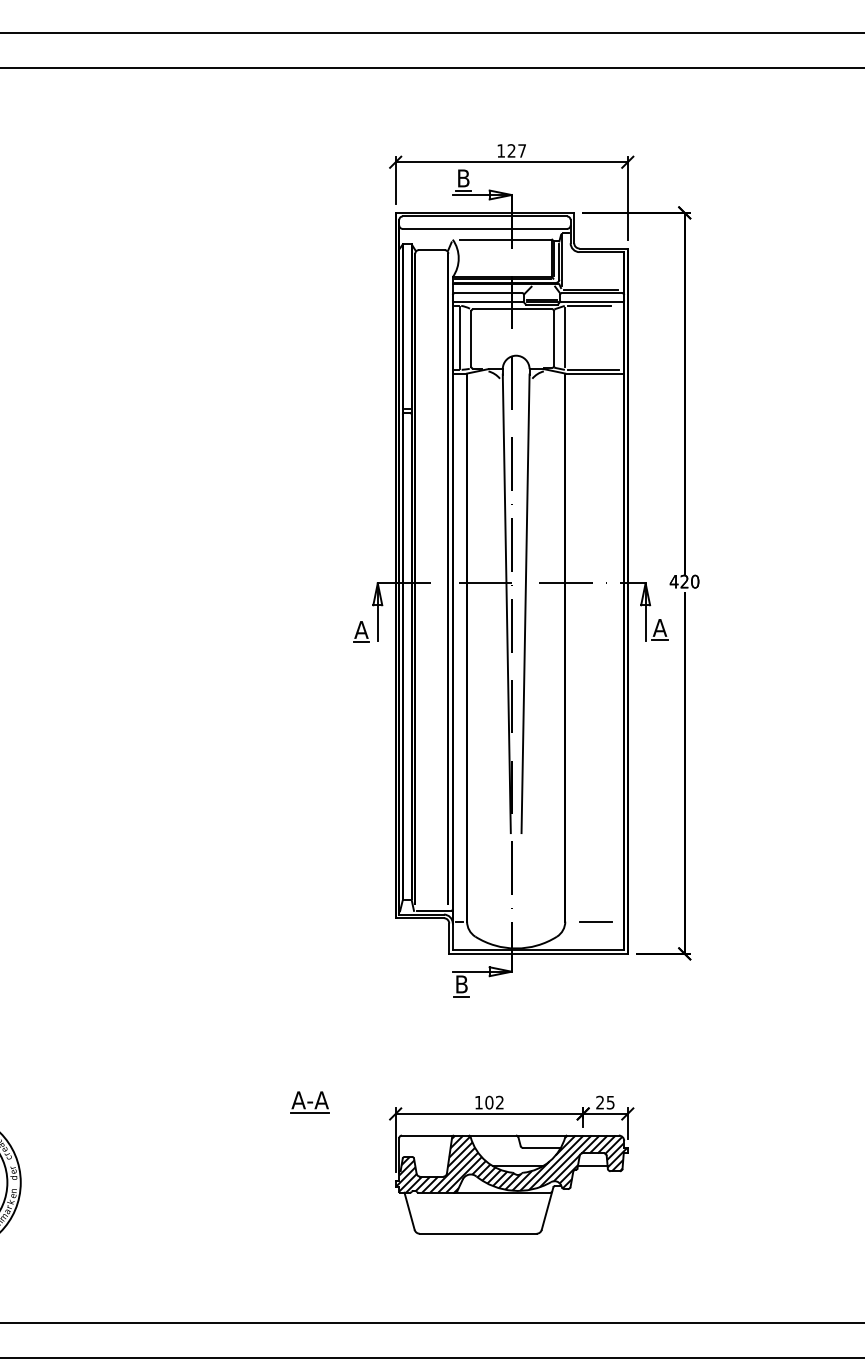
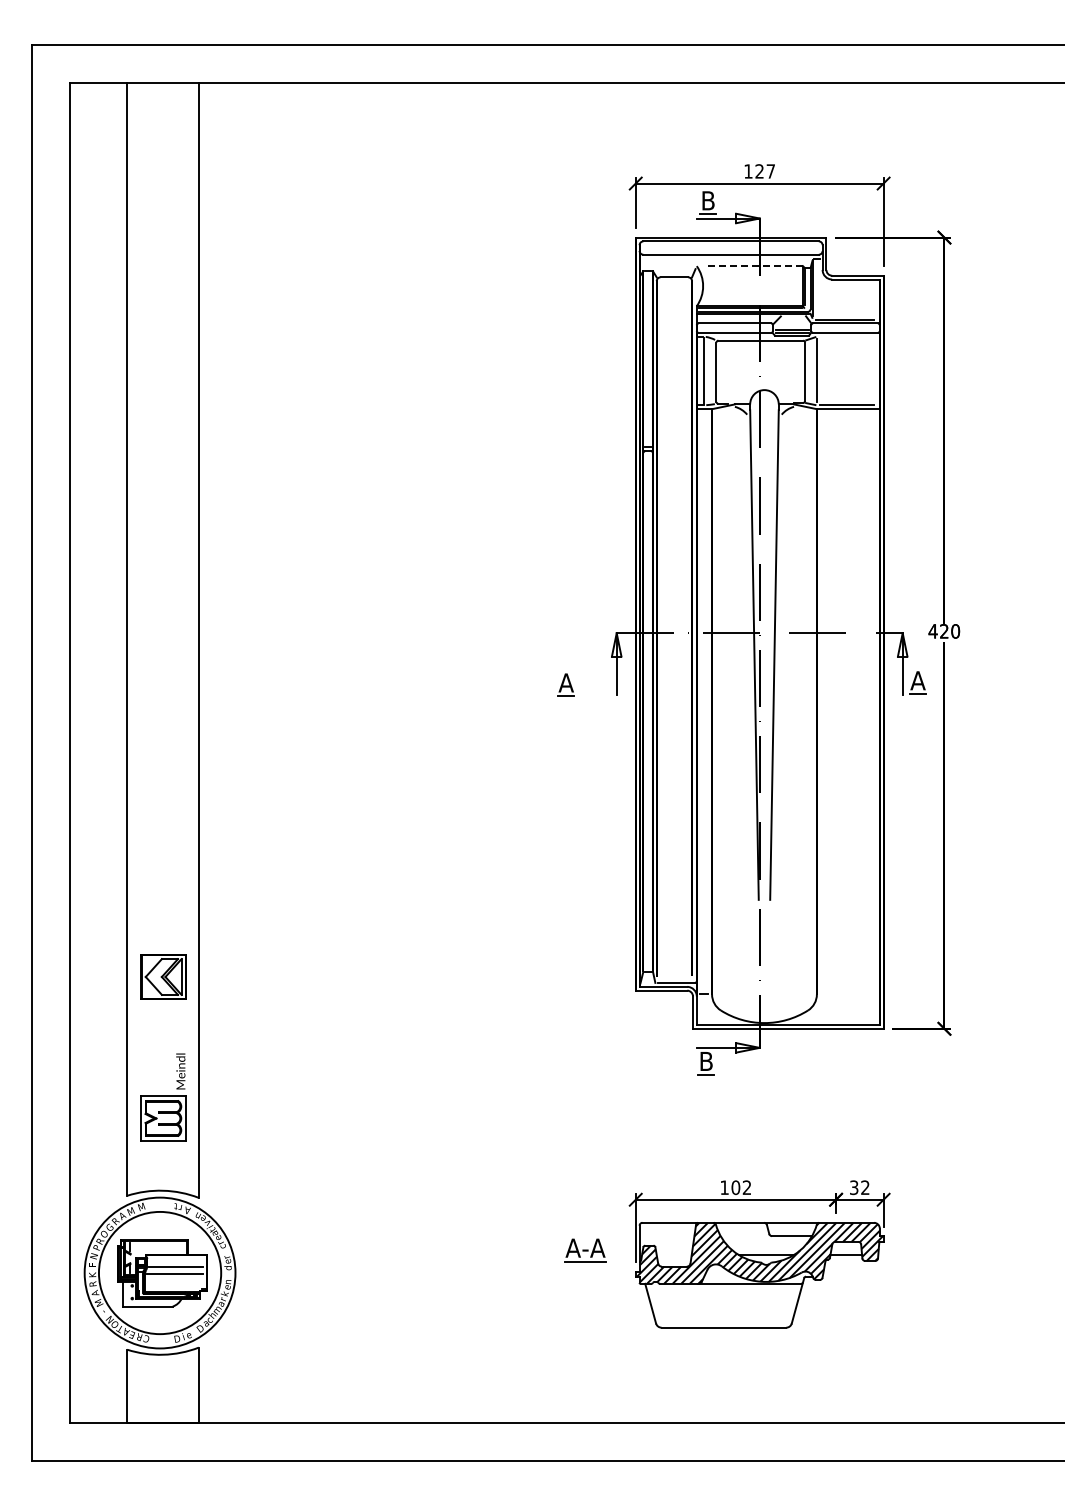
line: (505, 239) -> (753, 266), solid -> dashed
line: (589, 305) -> (842, 336), removed
part: (360, 631) -> (565, 684), moved
line: (595, 921) -> (849, 994), removed
part: (310, 1102) -> (585, 1250), moved
text: (605, 1102) -> (859, 1187), 25 -> 32

